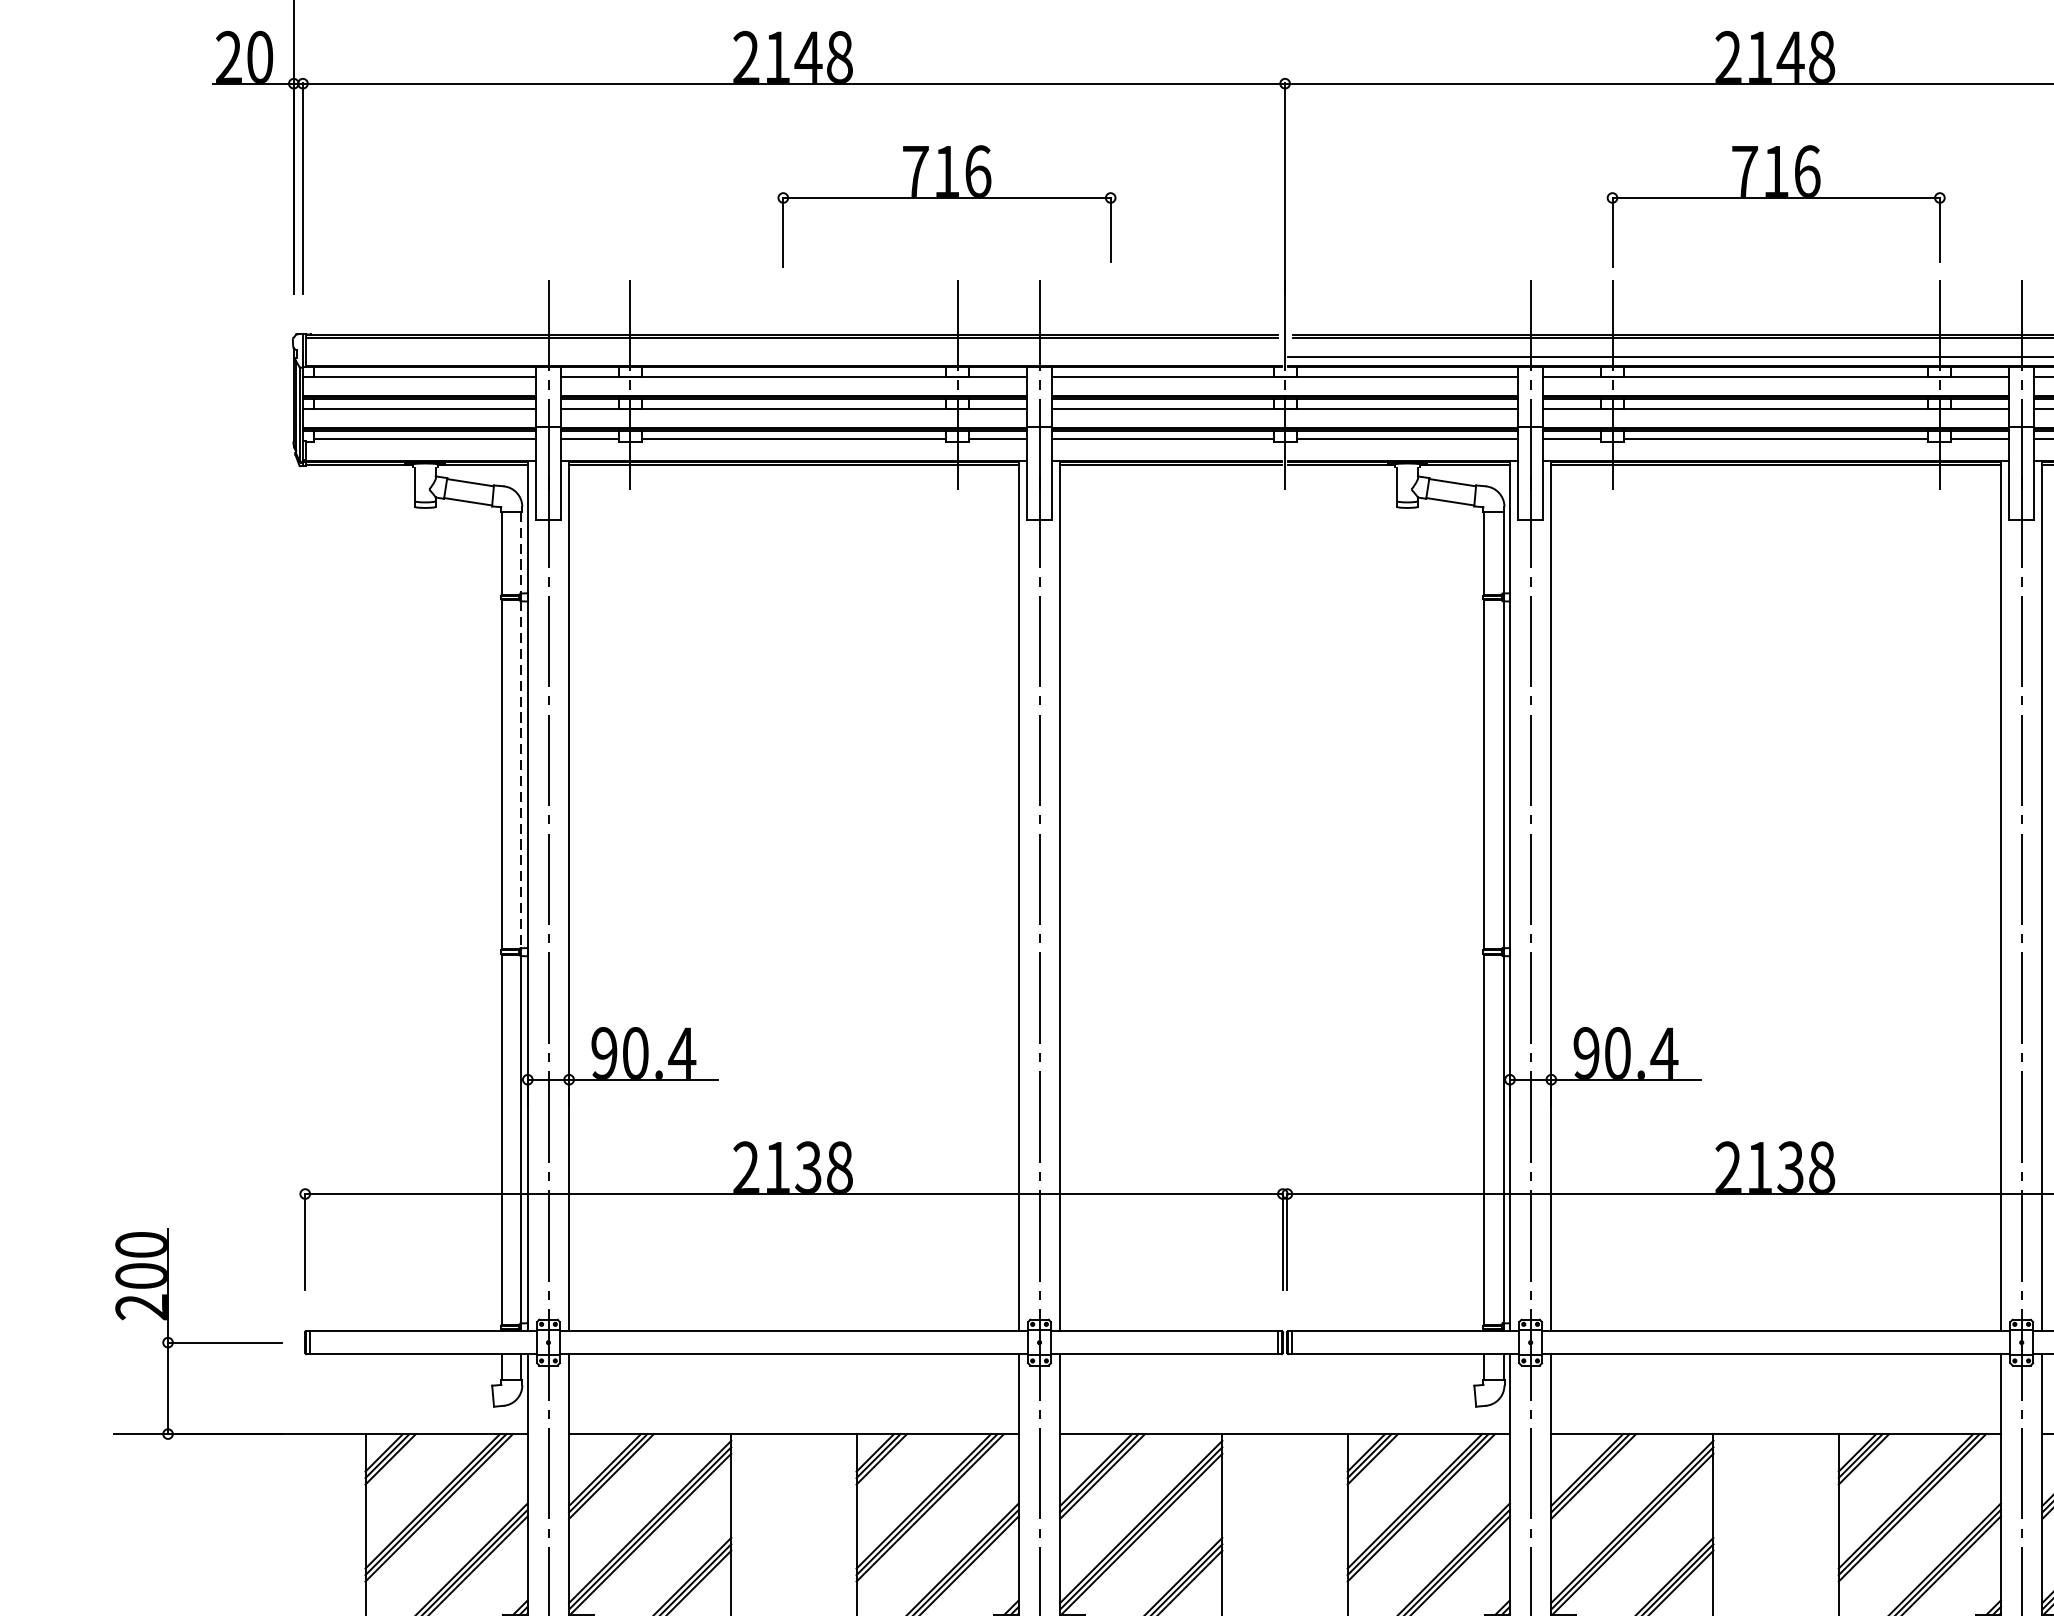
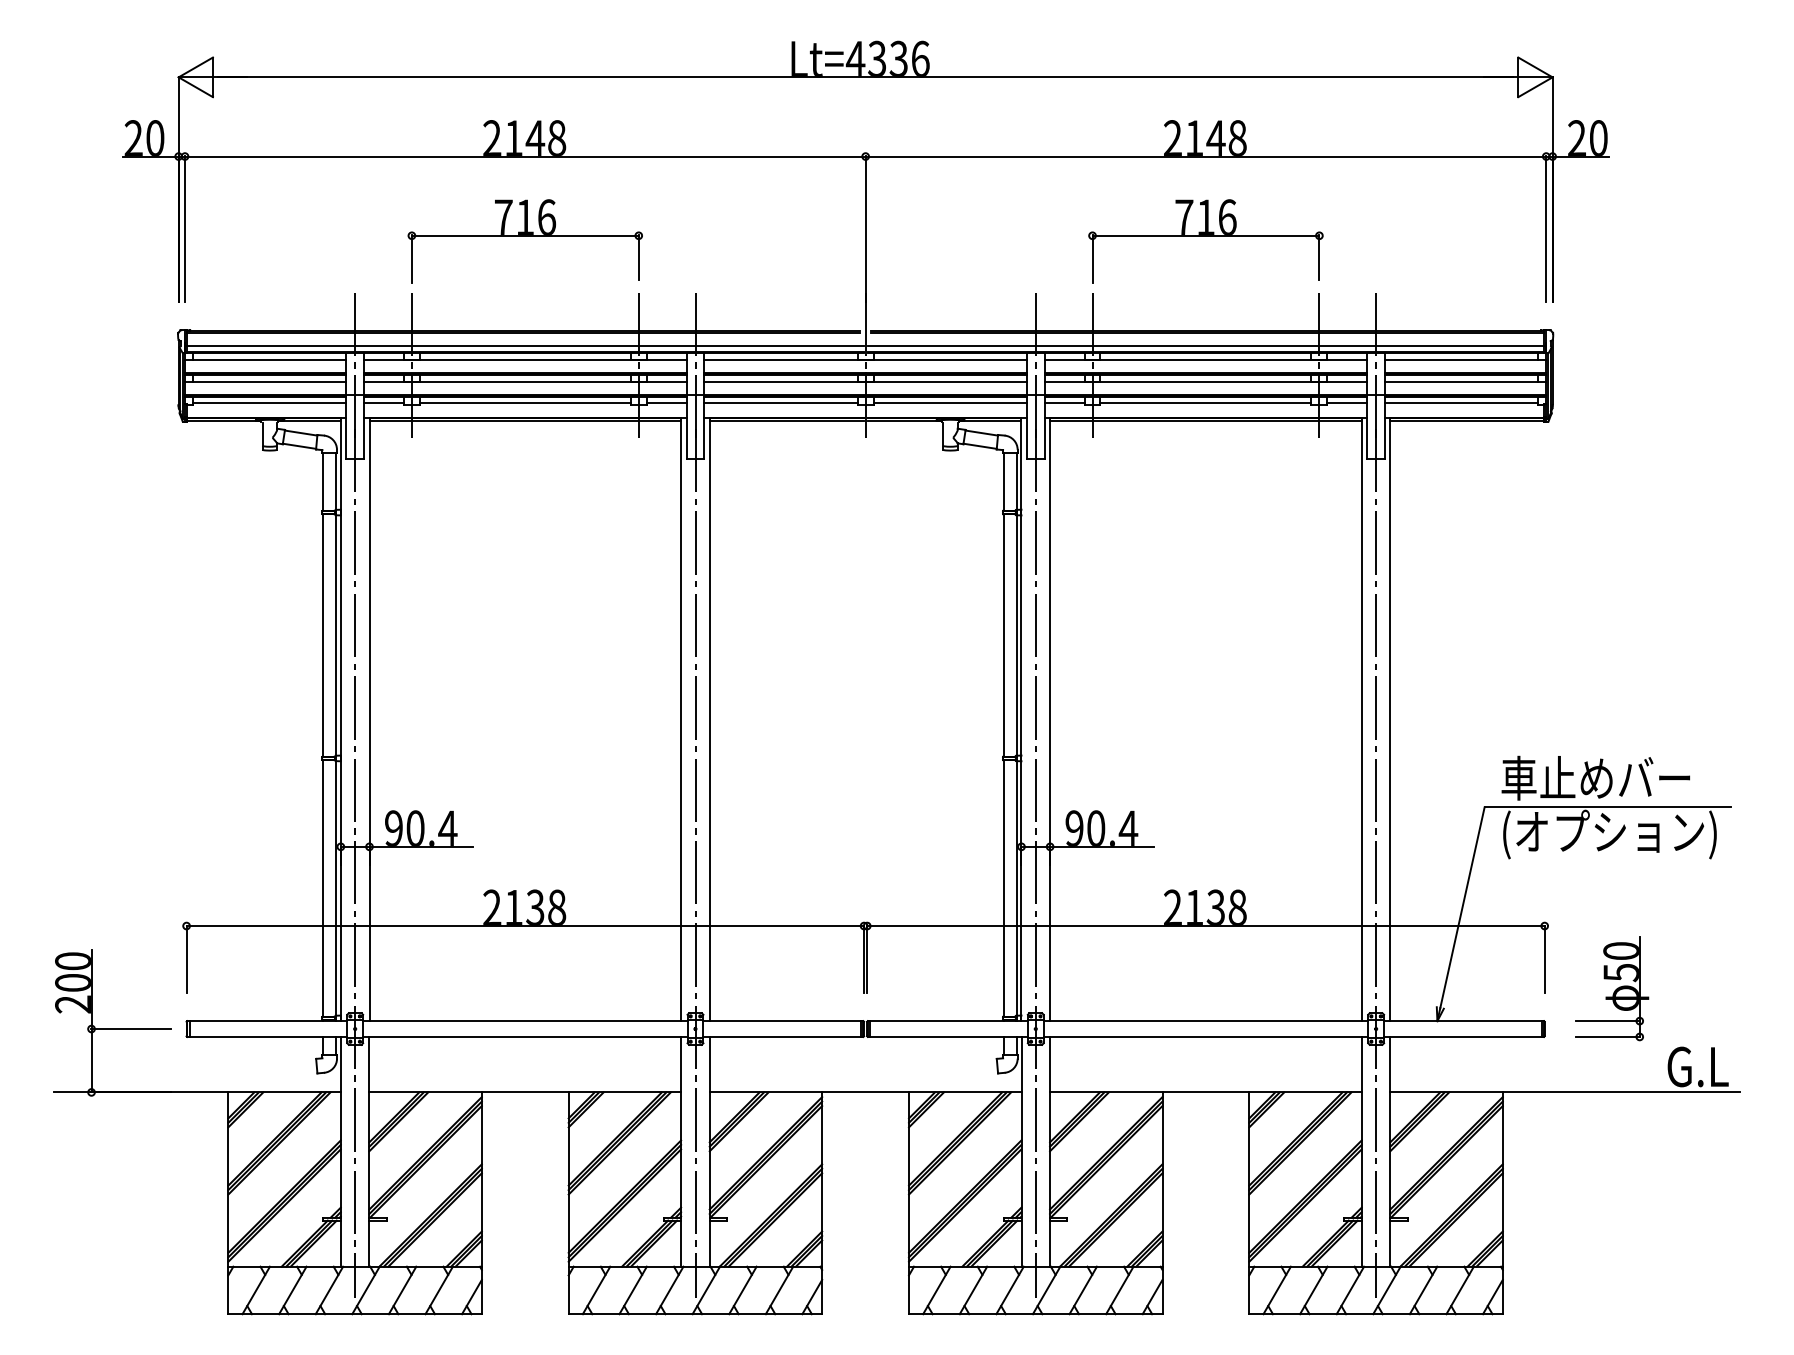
part: (945, 206) -> (524, 241), moved
line: (794, 357) -> (525, 346), added
line: (521, 554) -> (336, 482), dashed -> solid
line: (521, 776) -> (336, 636), dashed -> solid

